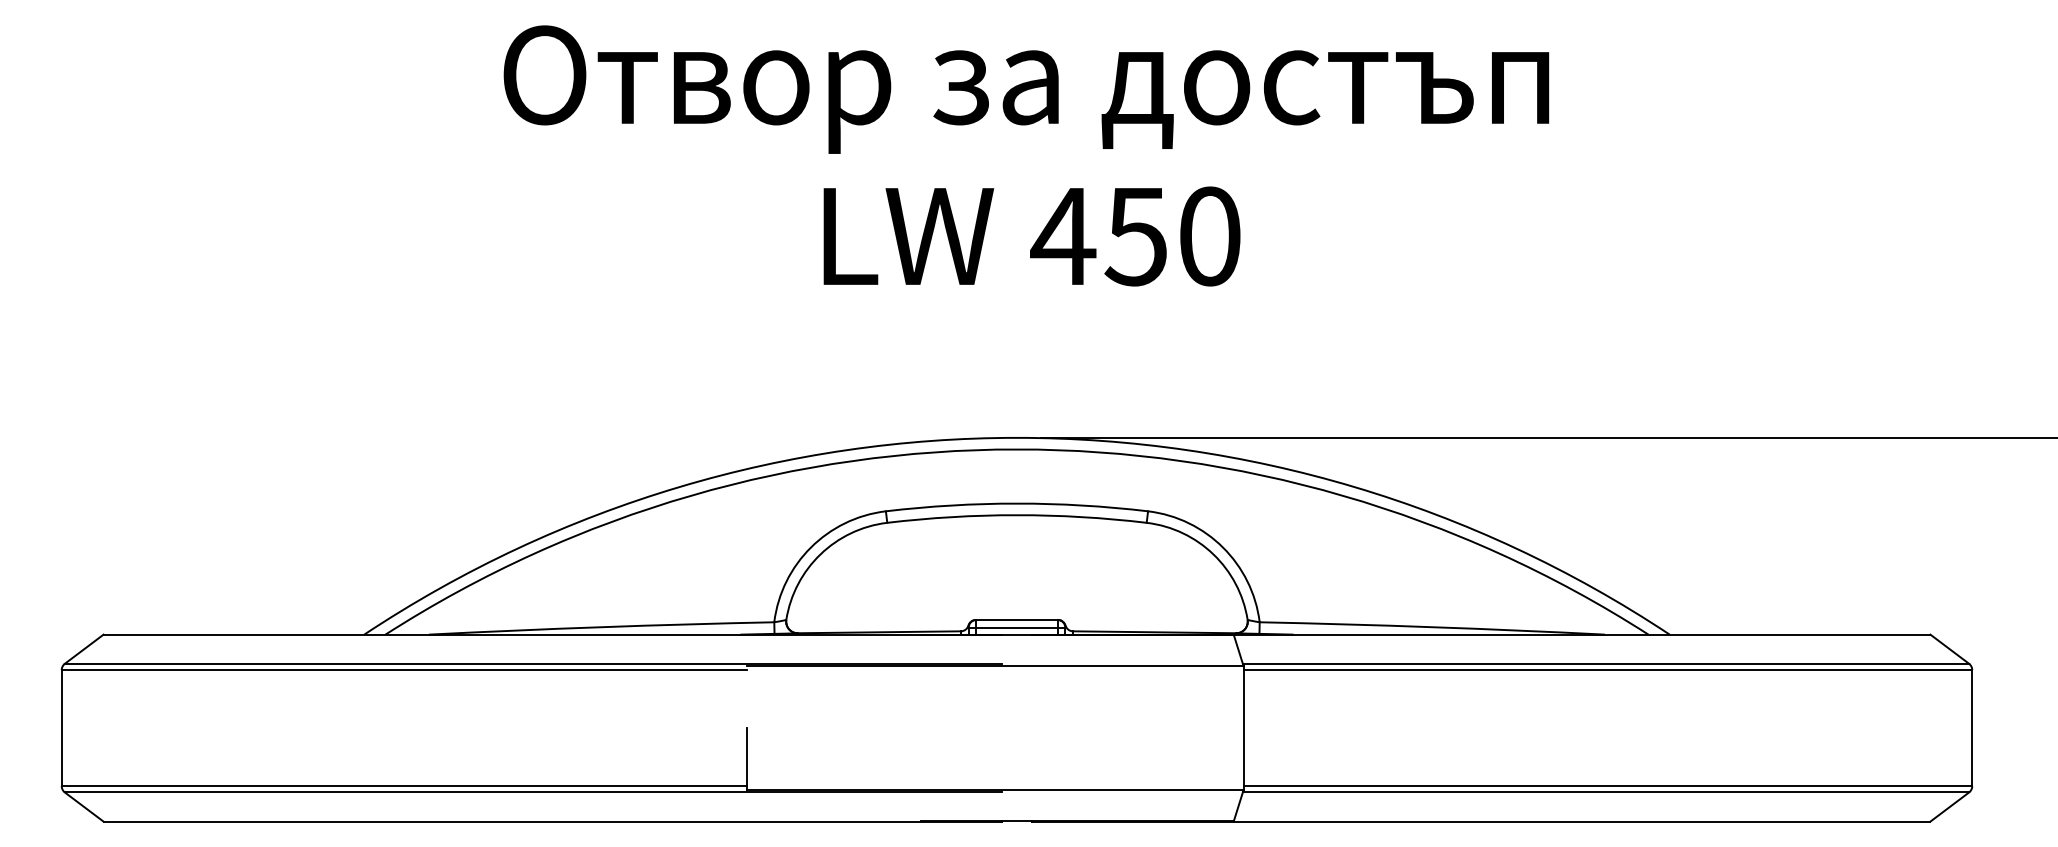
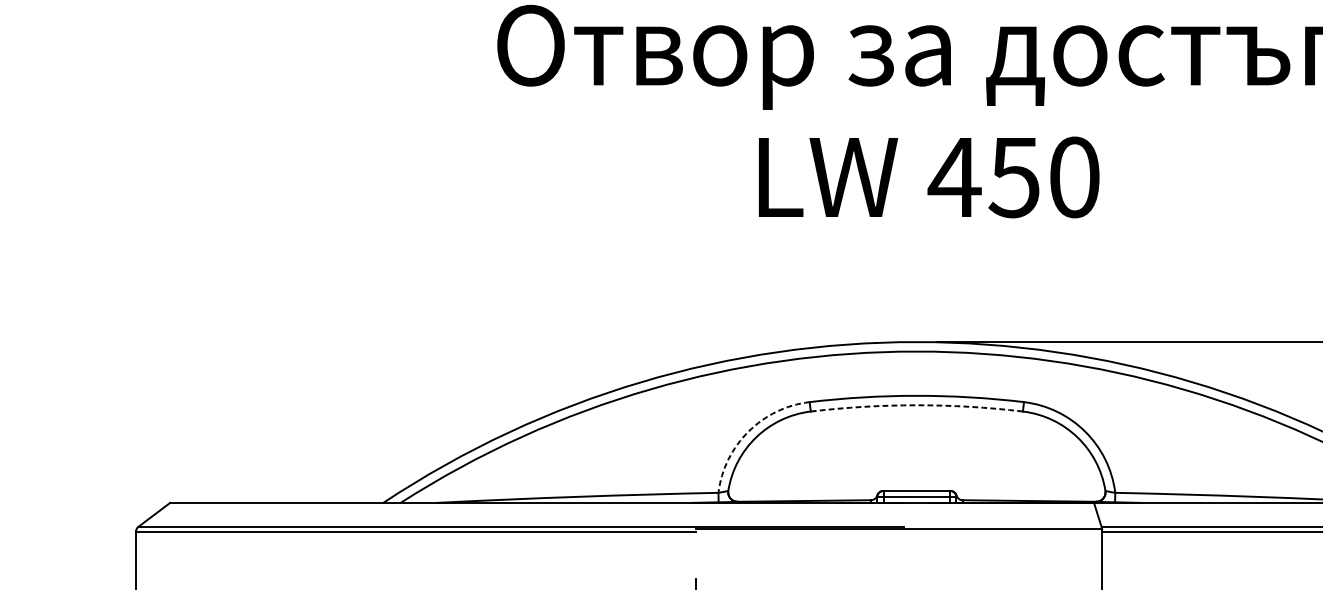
arc: (1016, 515) -> (916, 405), solid -> dashed
arc: (810, 547) -> (748, 431), solid -> dashed

